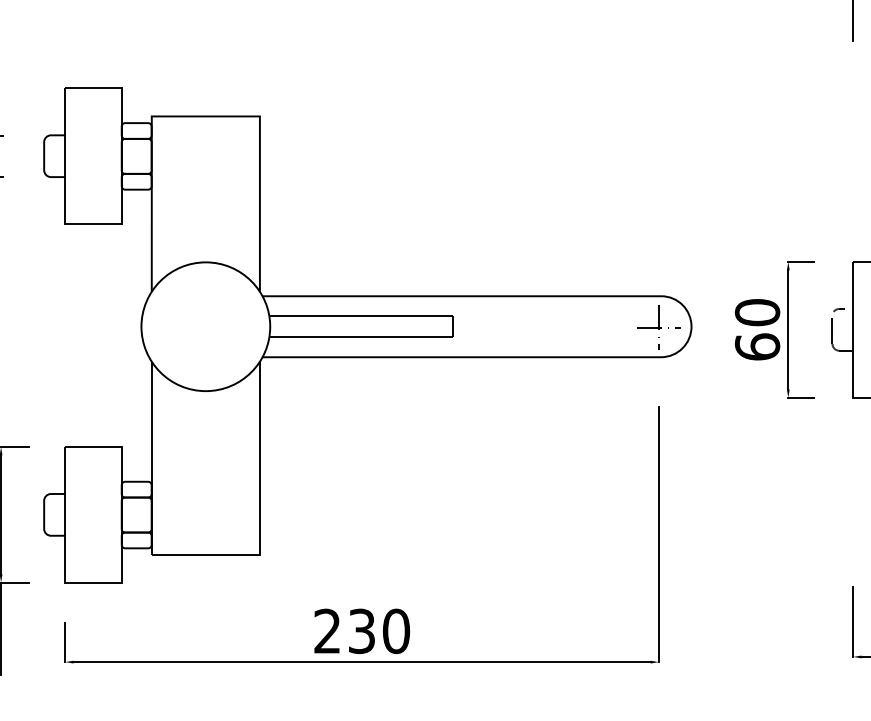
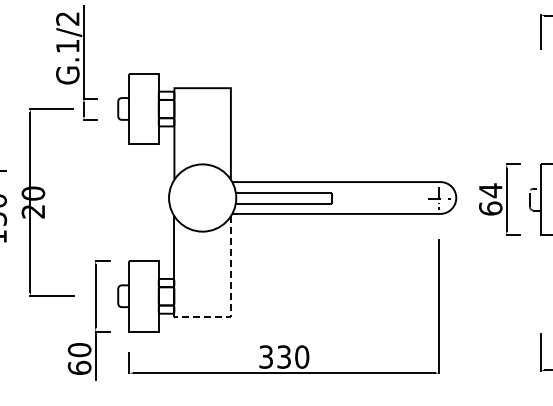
text: (757, 312) -> (490, 190), 60 -> 64
line: (259, 515) -> (230, 296), solid -> dashed
text: (326, 630) -> (265, 356), 230 -> 330

